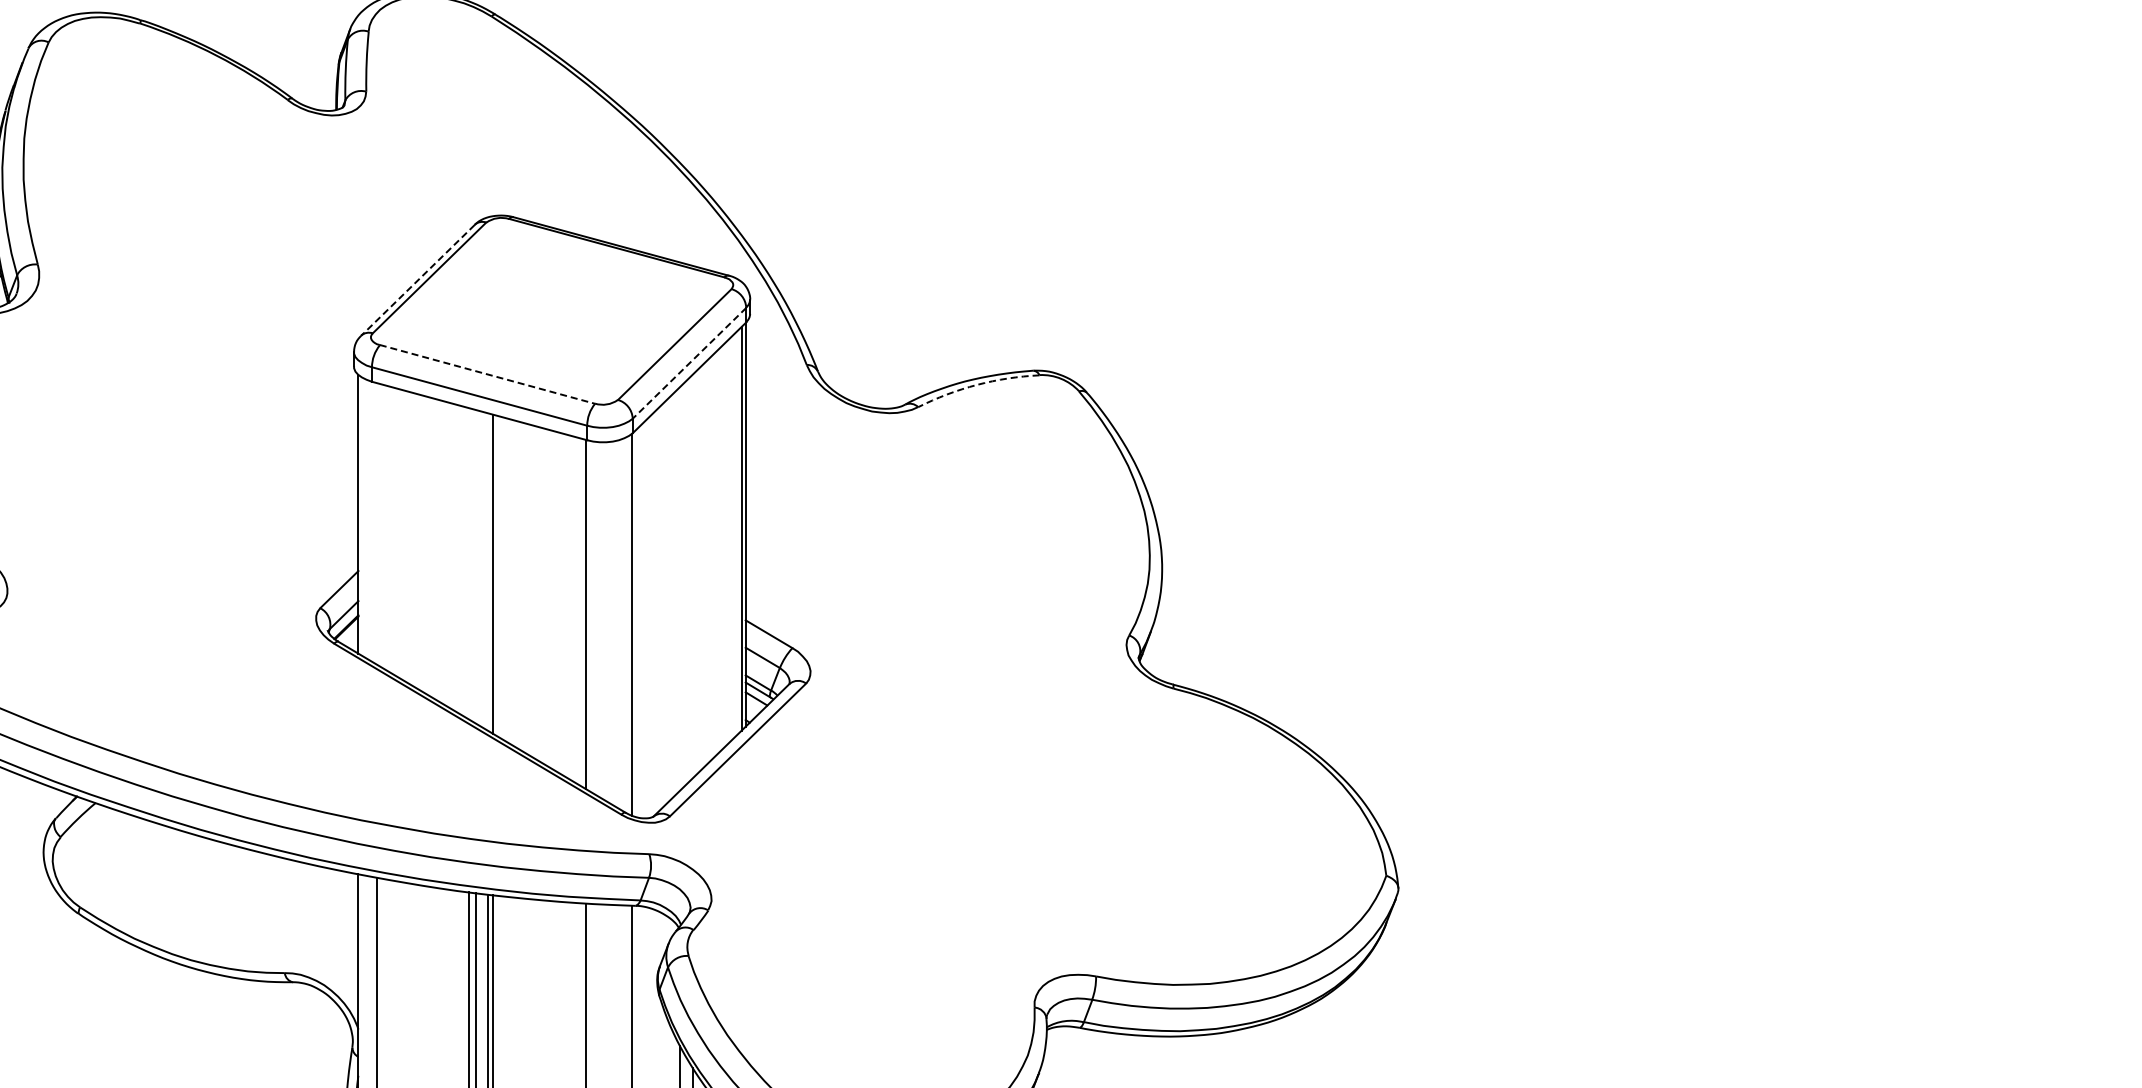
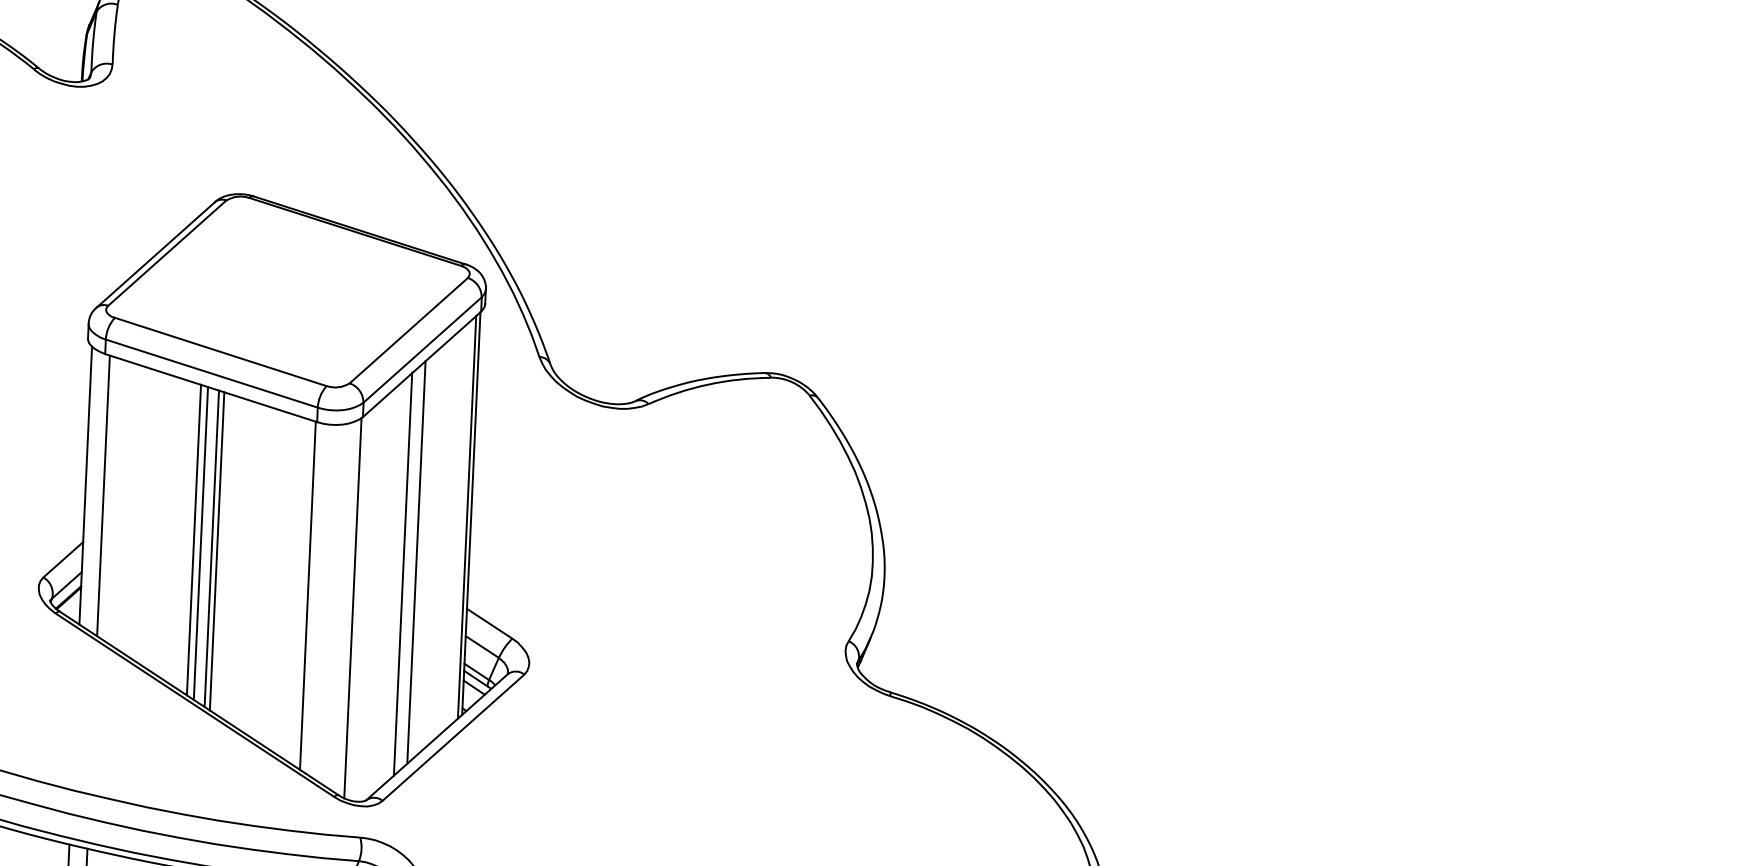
line: (417, 280) -> (155, 255), dashed -> solid
line: (689, 363) -> (422, 350), dashed -> solid
line: (487, 374) -> (220, 352), dashed -> solid
arc: (977, 384) -> (708, 384), dashed -> solid
line: (376, 523) -> (103, 495), added
line: (469, 563) -> (194, 539), added
line: (476, 567) -> (200, 543), added
line: (487, 571) -> (211, 548), added
line: (693, 576) -> (416, 562), added
line: (680, 588) -> (403, 574), added

